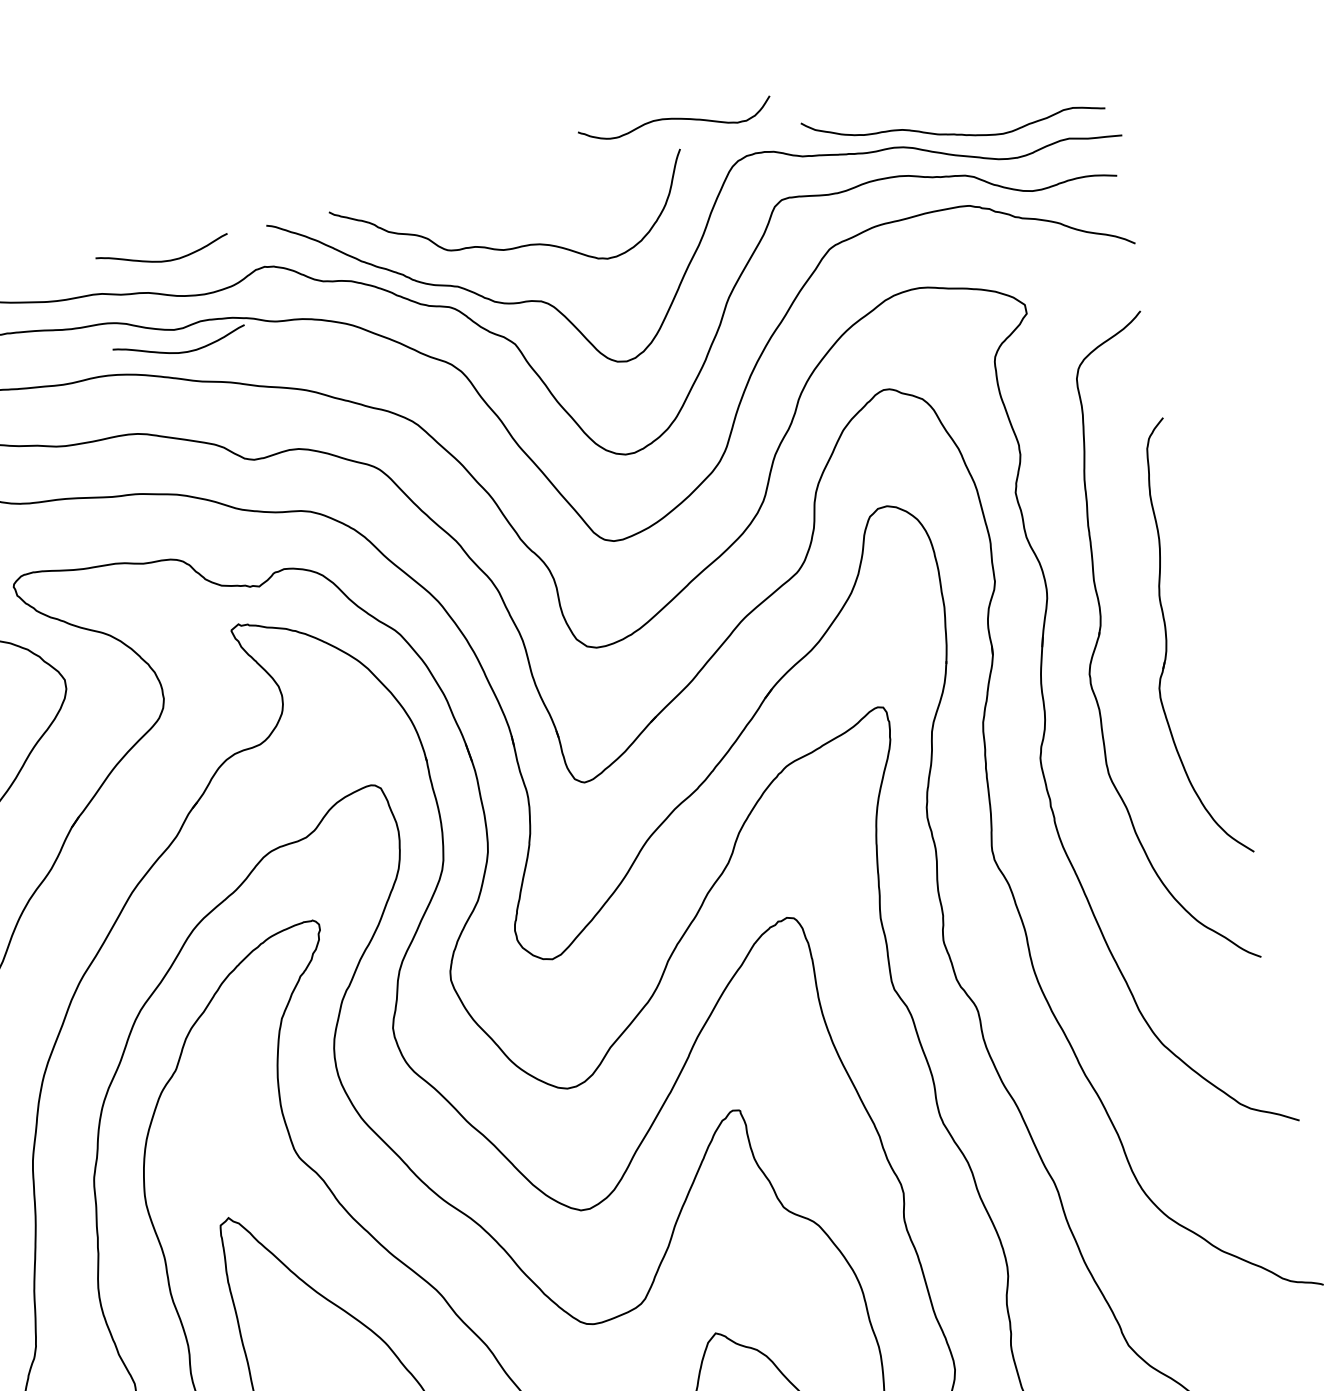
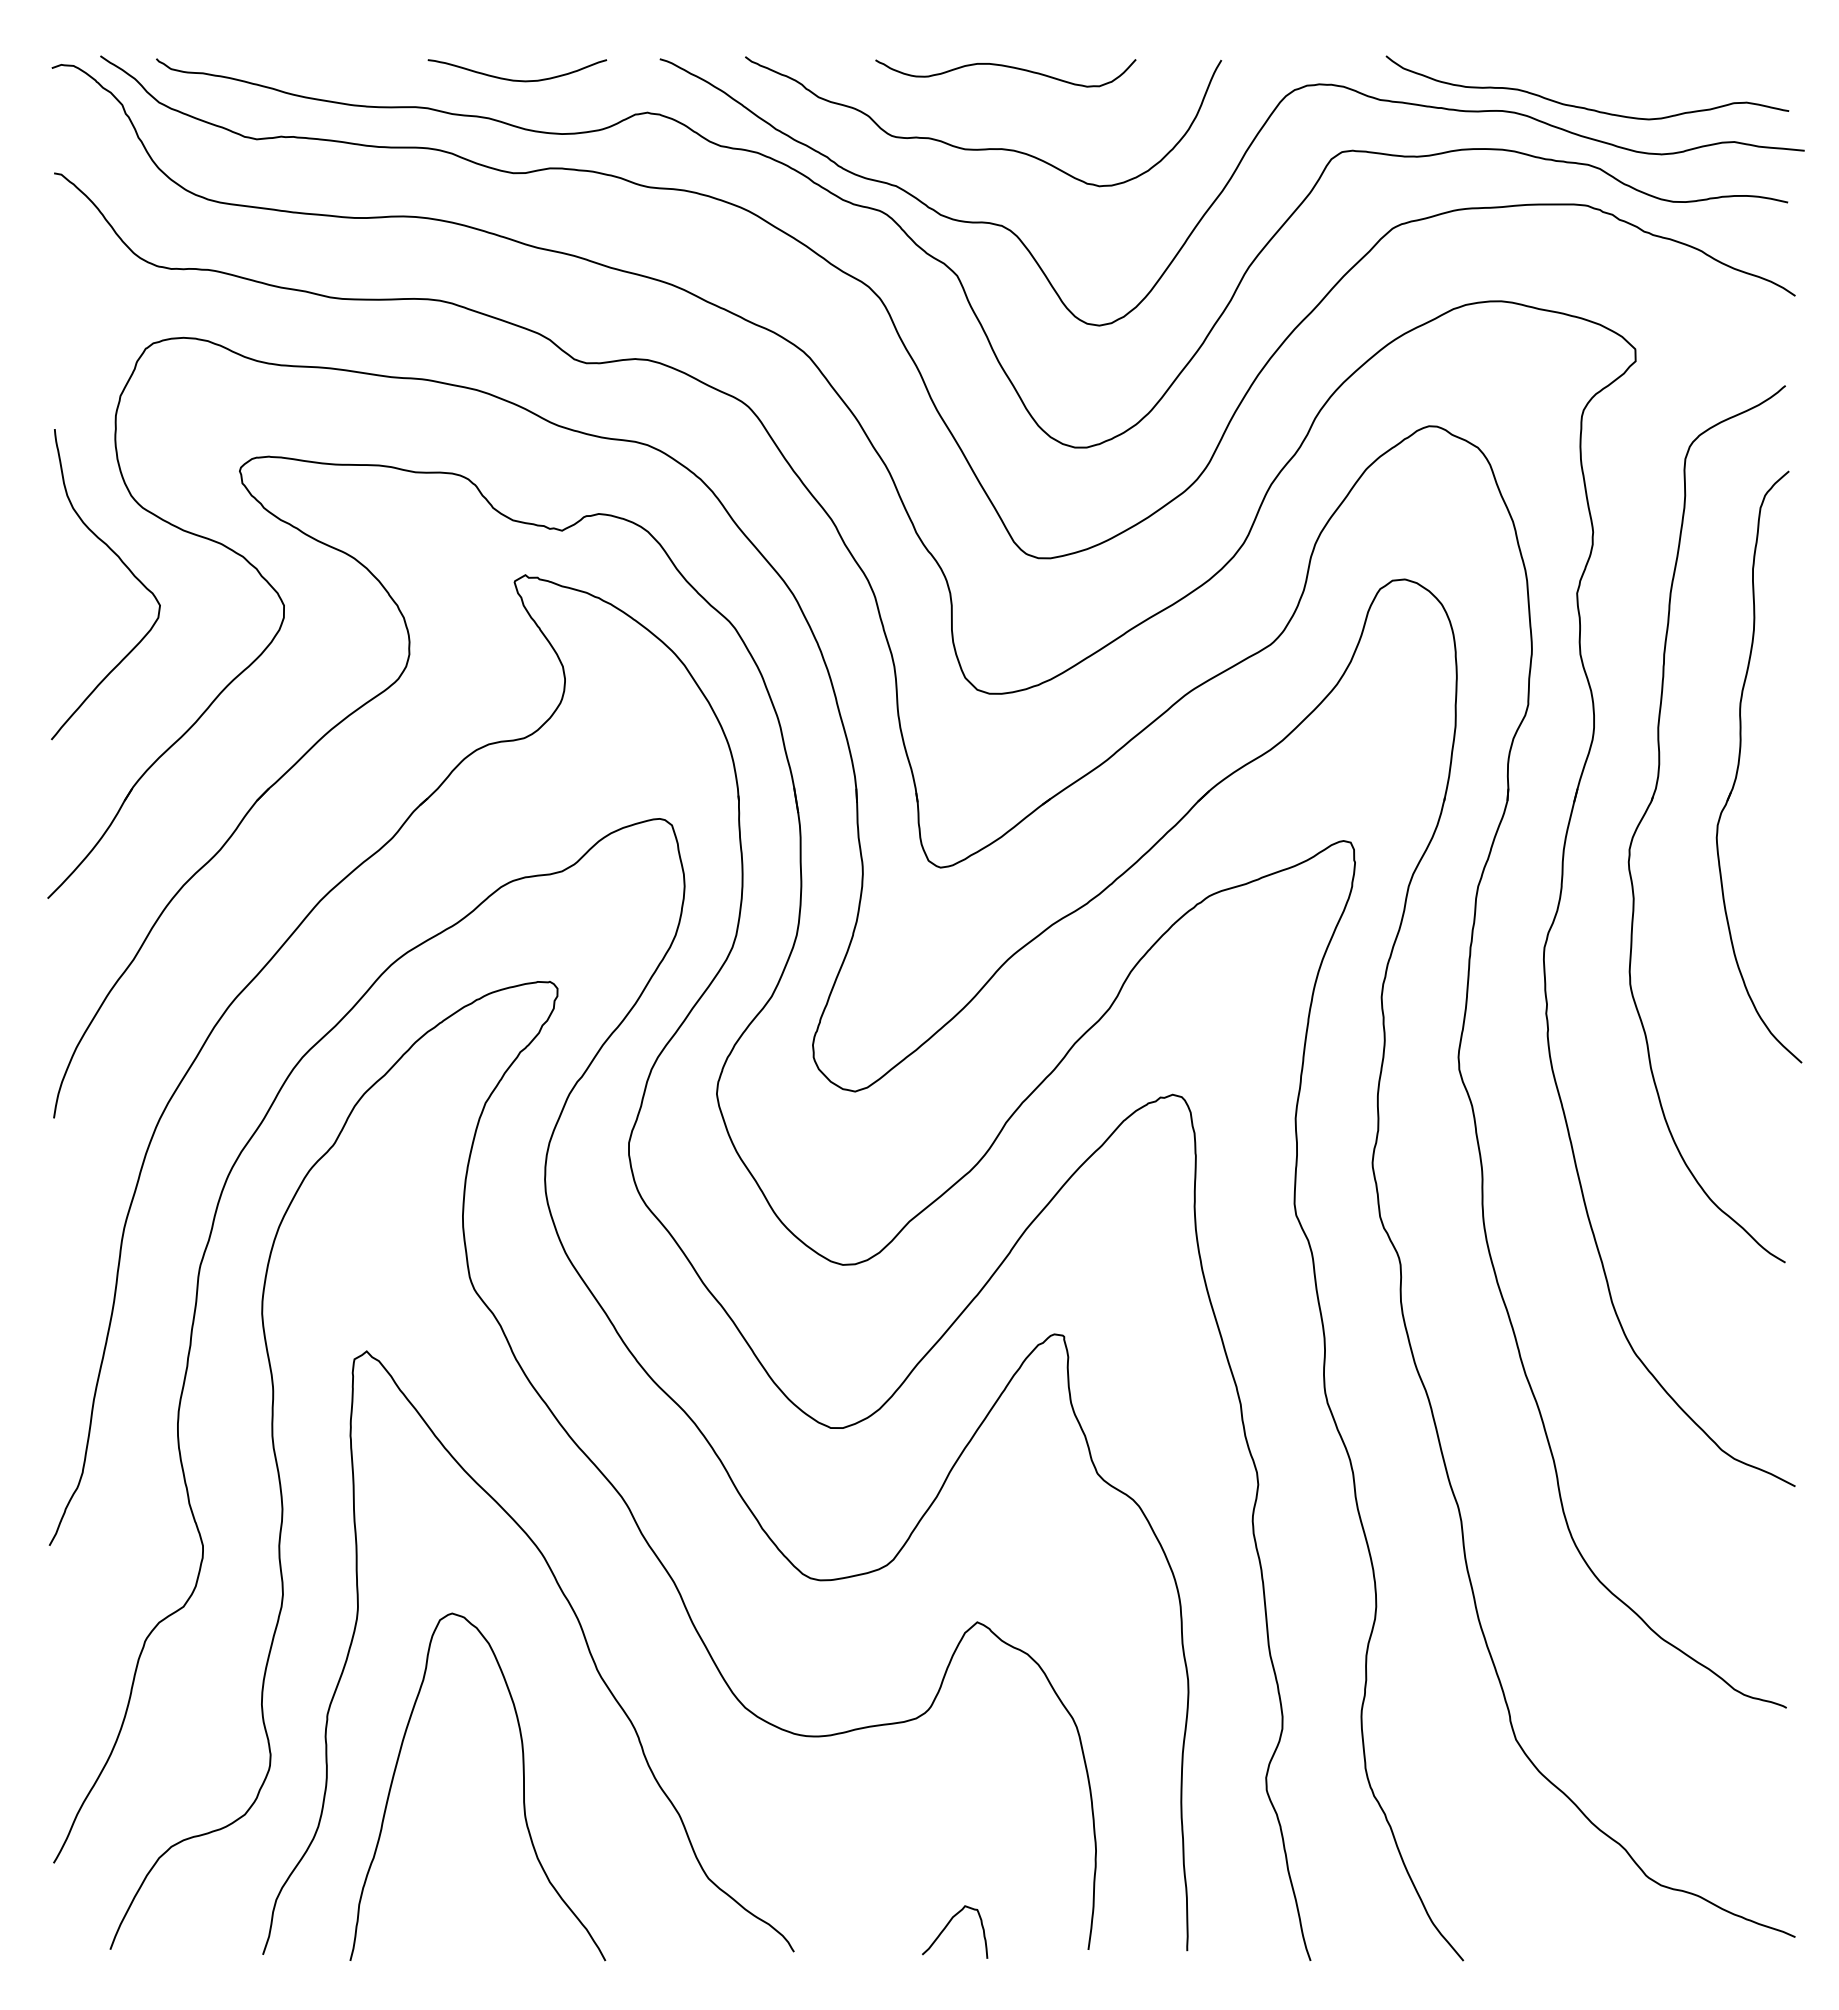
curve: (675, 119) -> (1006, 67), moved
curve: (180, 351) -> (516, 203), removed
part: (1167, 642) -> (1739, 766), moved

